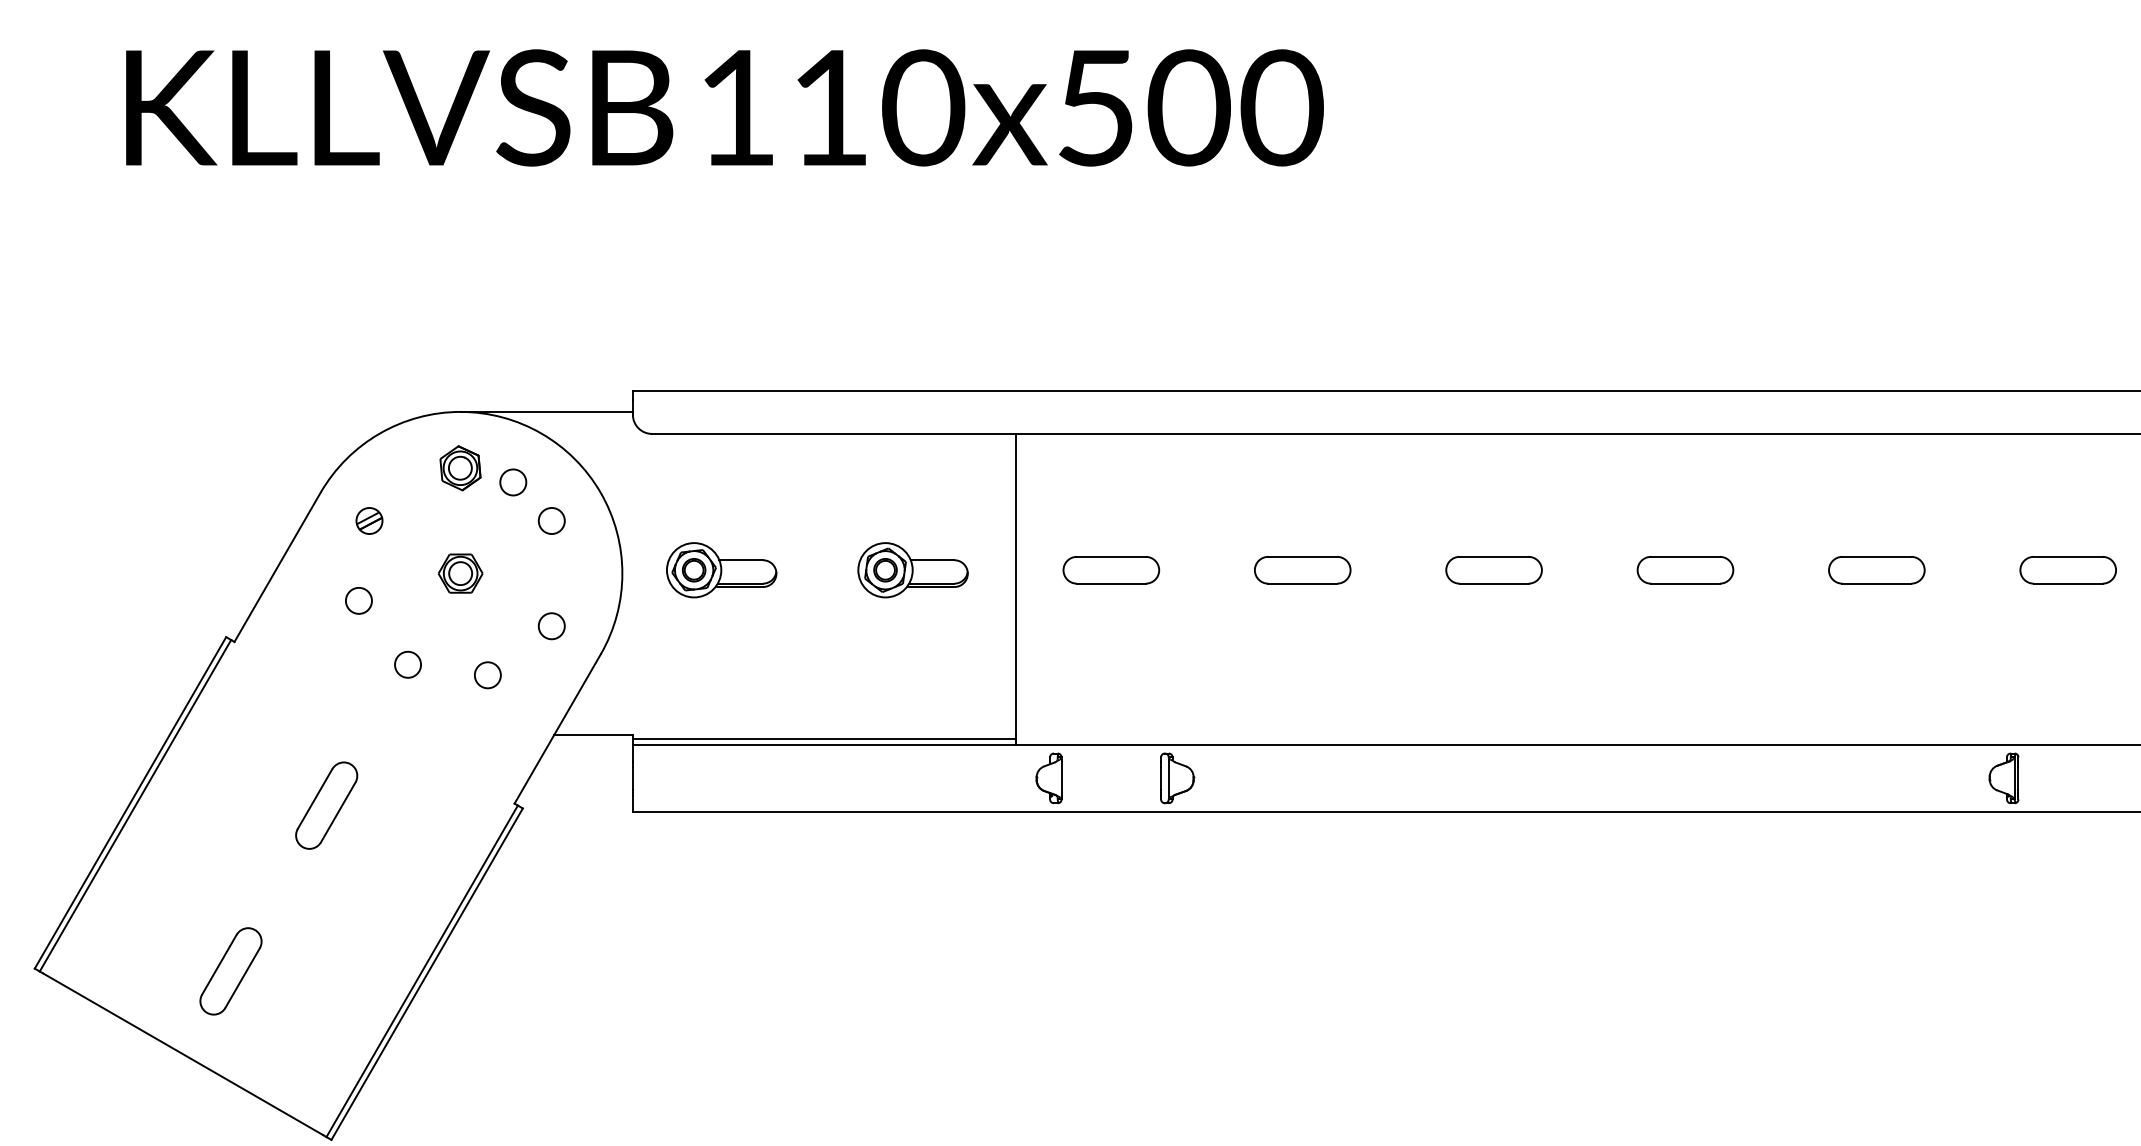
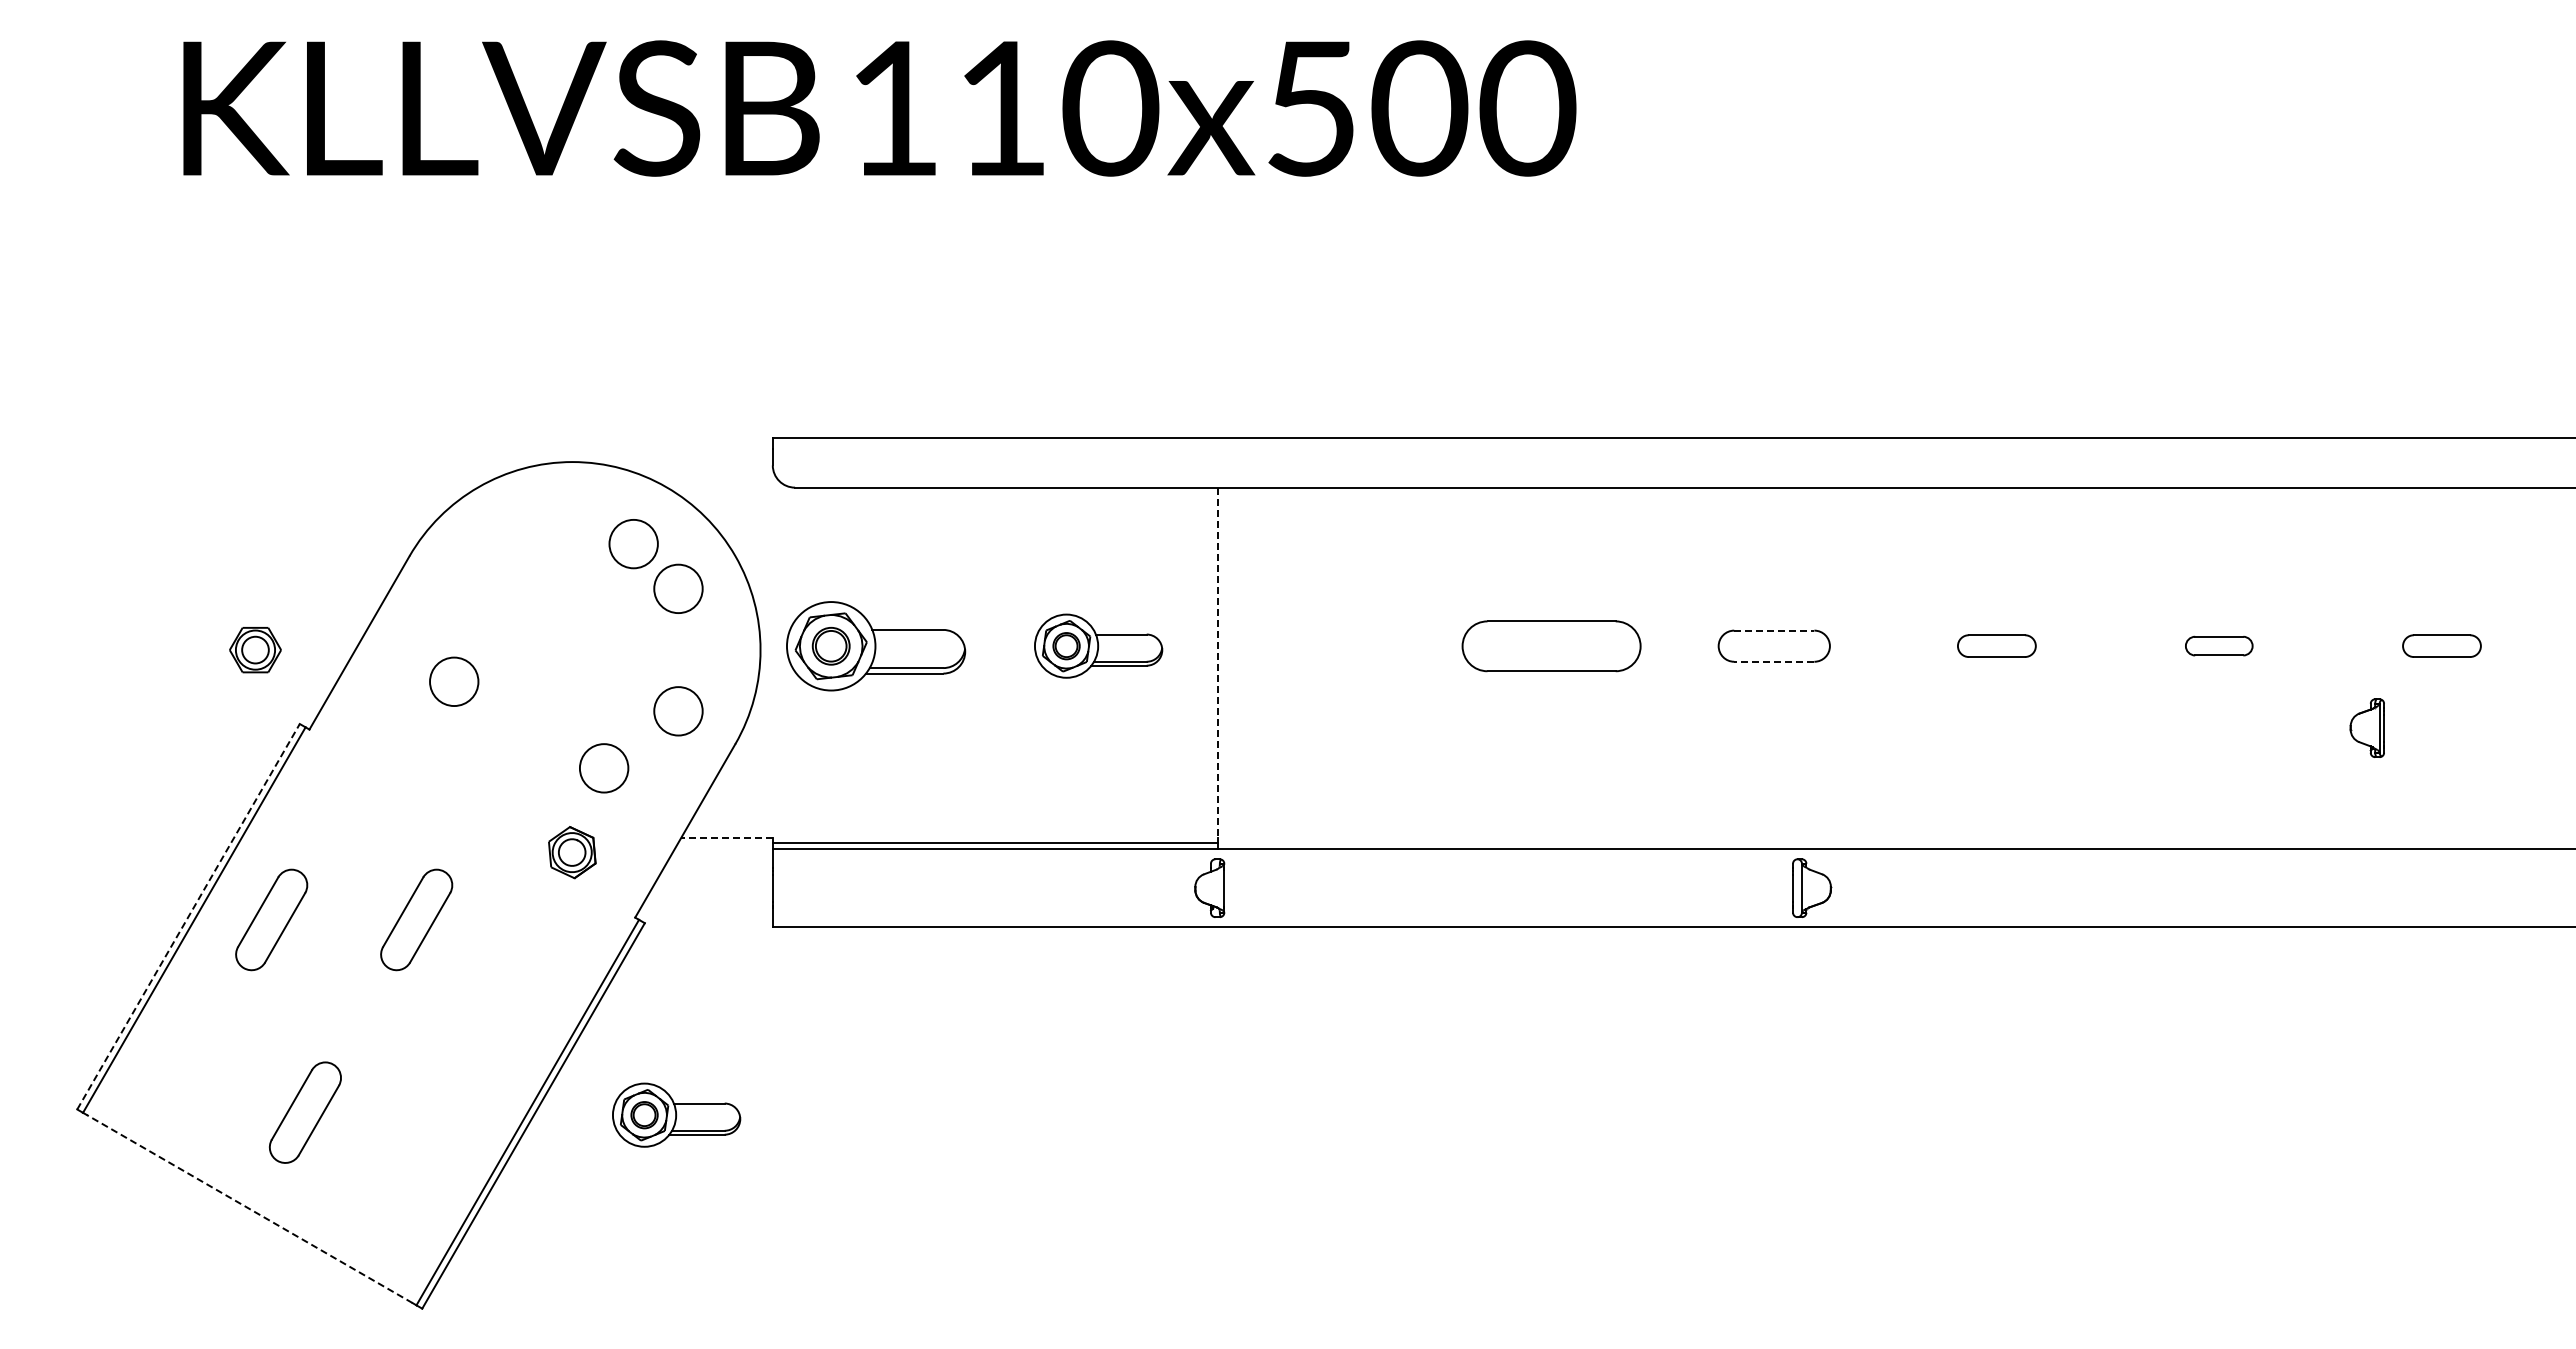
line: (546, 412) -> (672, 462), removed
part: (460, 468) -> (572, 852), moved
circle: (513, 481) -> (633, 543), size x1.6
part: (369, 520) -> (466, 588), removed
circle: (551, 520) -> (678, 588), size x1.6
line: (1494, 556) -> (1774, 630), solid -> dashed
part: (721, 569) -> (875, 645), size x1.4
part: (1110, 569) -> (1328, 645), removed
part: (1302, 569) -> (1551, 645), size x1.6
part: (1685, 569) -> (1996, 645), size x0.7
part: (1876, 569) -> (2218, 645), size x0.6
part: (2067, 569) -> (2441, 645), size x0.7
part: (460, 573) -> (255, 650), moved
line: (1493, 583) -> (1773, 661), solid -> dashed
line: (1015, 585) -> (1217, 663), solid -> dashed
circle: (359, 600) -> (454, 681), size x1.6
circle: (551, 626) -> (678, 711), size x1.6
circle: (408, 665) -> (511, 756), removed
circle: (488, 675) -> (604, 768), size x1.6
line: (593, 735) -> (726, 838), solid -> dashed
part: (1048, 777) -> (1209, 887), moved
part: (1177, 777) -> (1812, 887), moved
part: (2003, 777) -> (2366, 727), moved
line: (130, 802) -> (188, 916), solid -> dashed
part: (201, 805) -> (271, 919), added
part: (550, 972) -> (676, 1114), added
line: (182, 1053) -> (249, 1208), solid -> dashed

